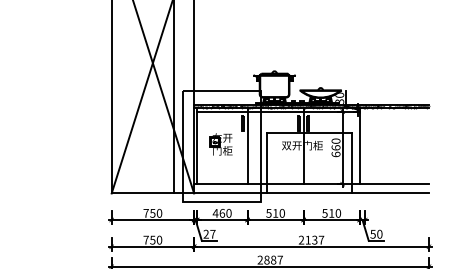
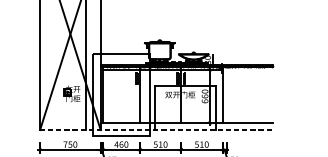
part: (220, 144) -> (71, 94), moved
line: (270, 193) -> (156, 130), solid -> dashed

